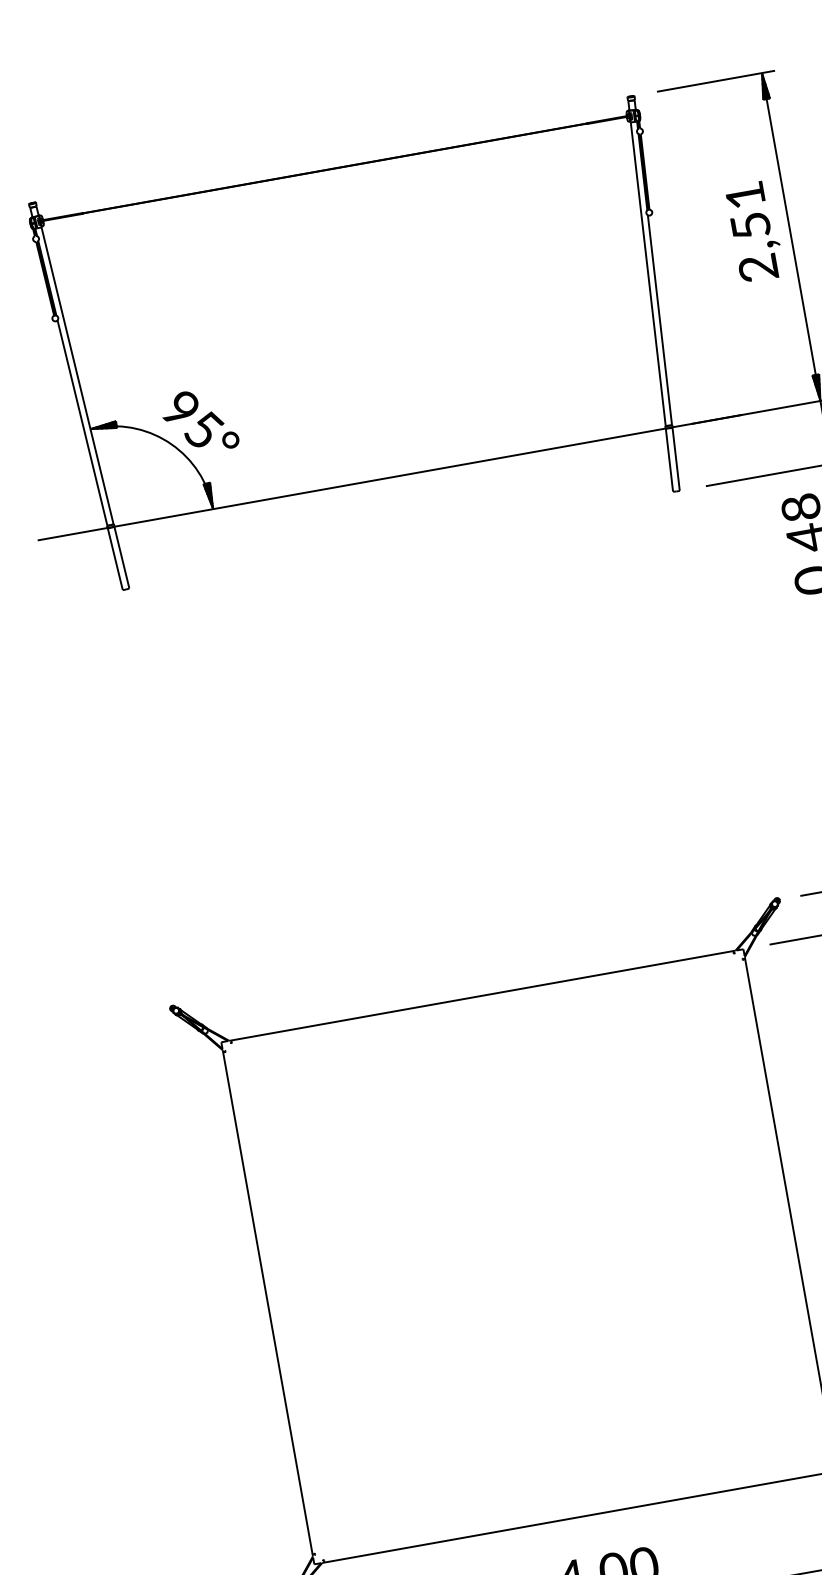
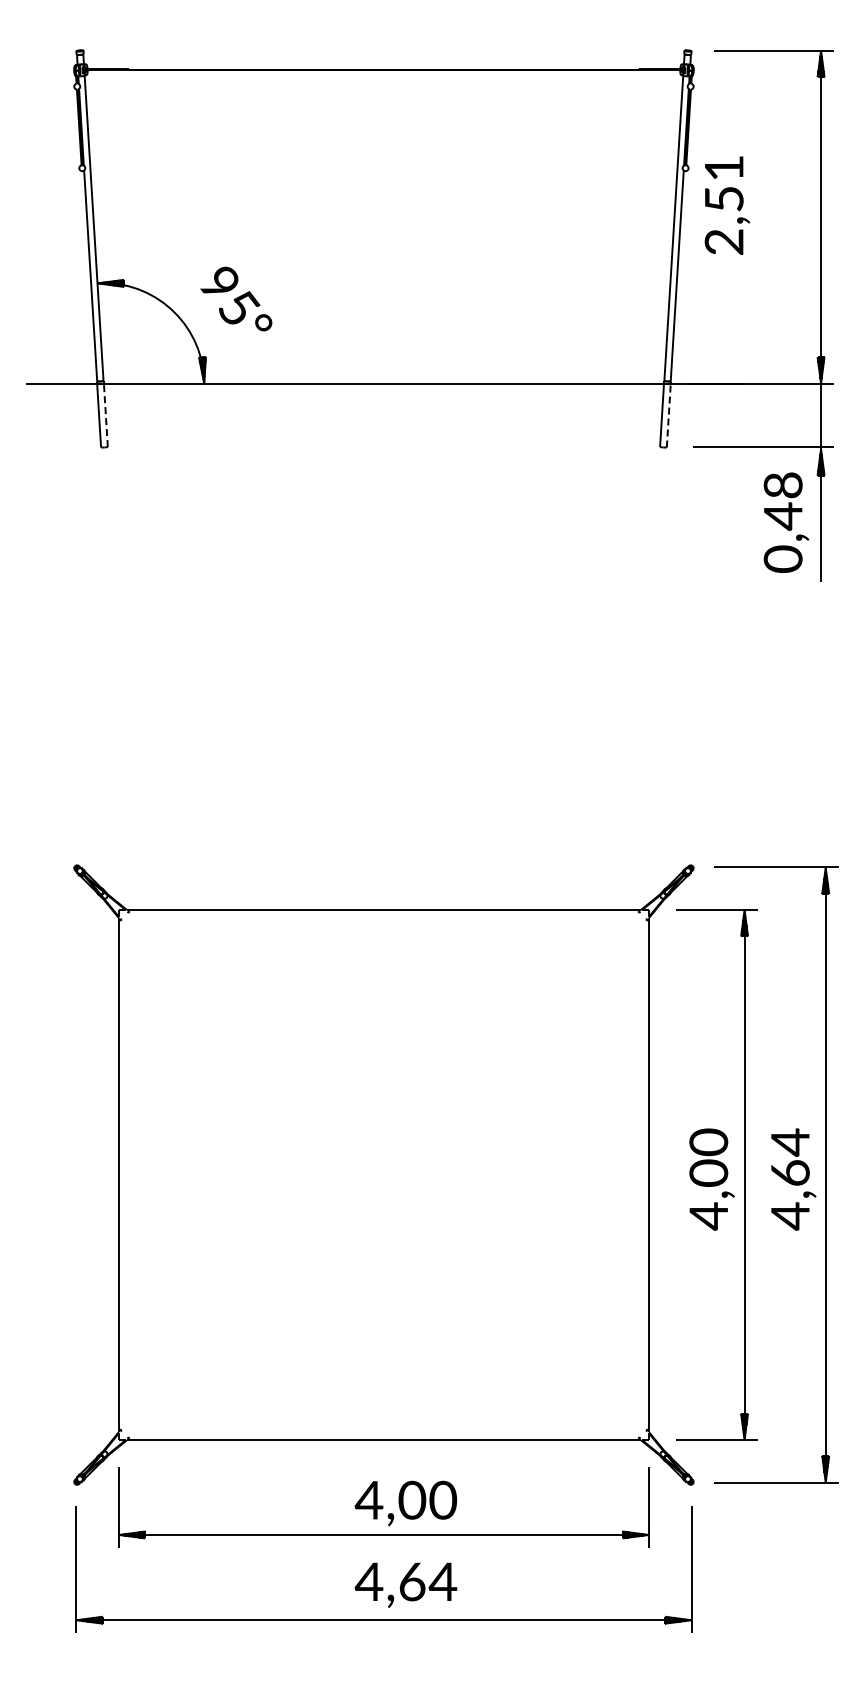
text: (755, 231) -> (727, 205), moved
text: (199, 420) -> (236, 298), moved
line: (675, 459) -> (668, 415), solid -> dashed
line: (121, 557) -> (105, 415), solid -> dashed

